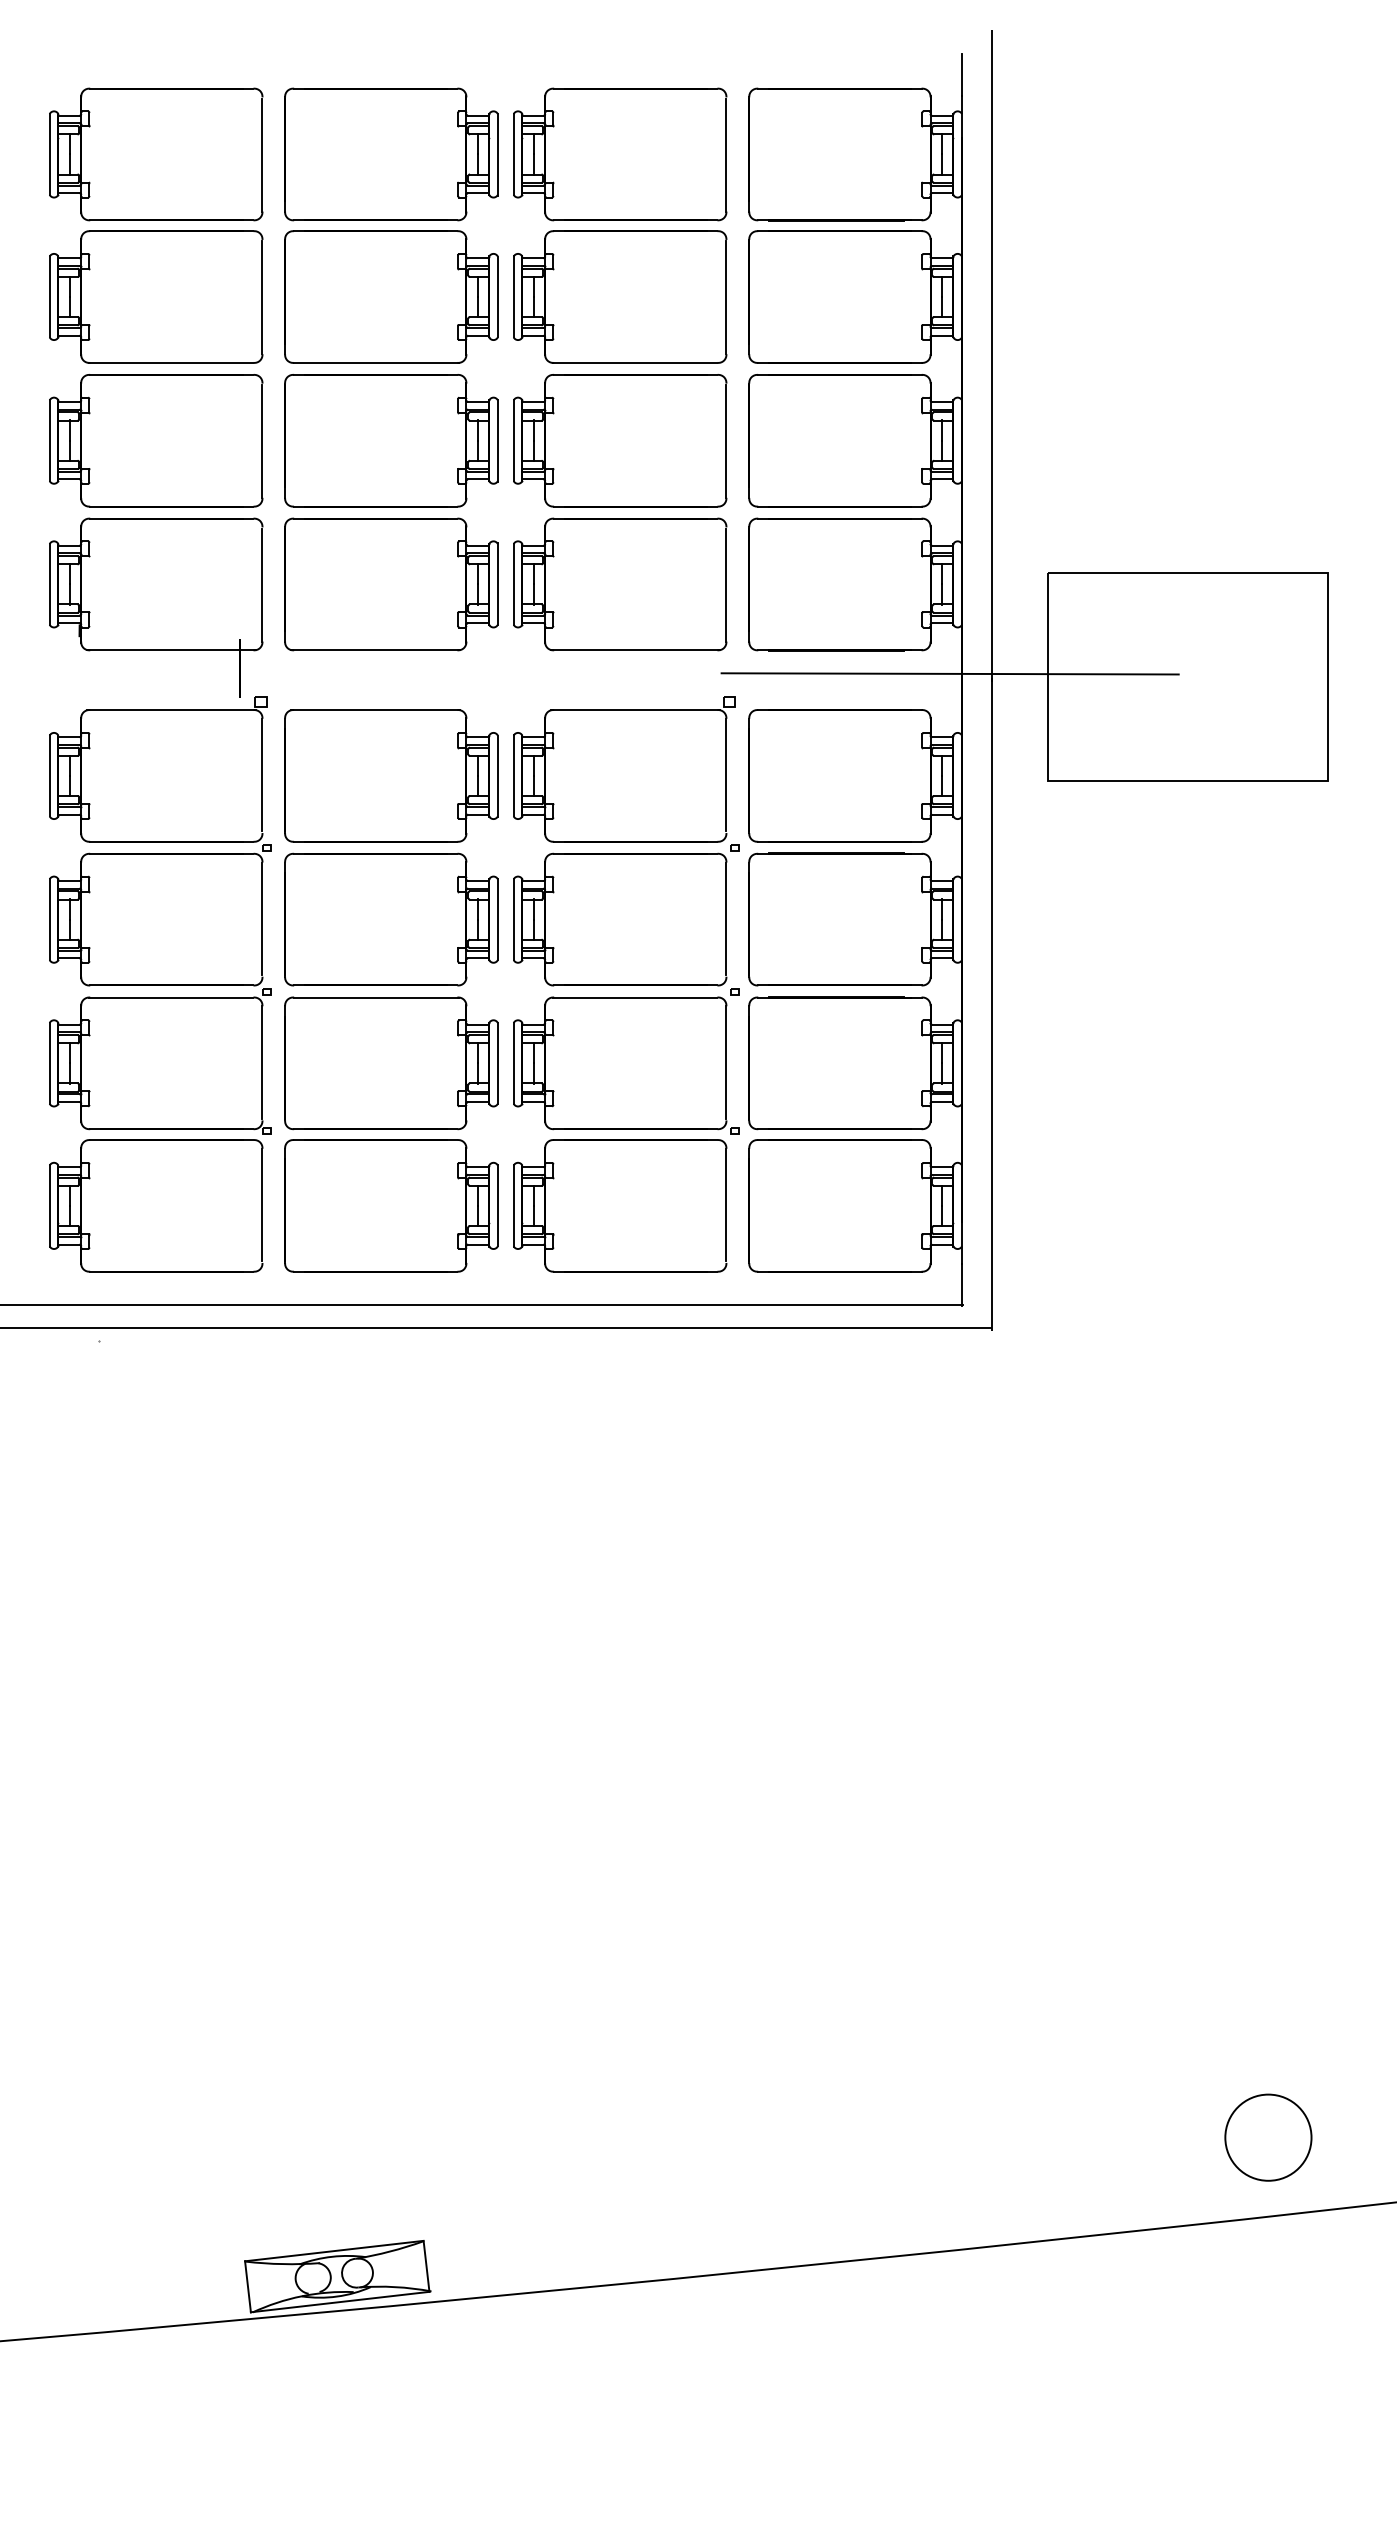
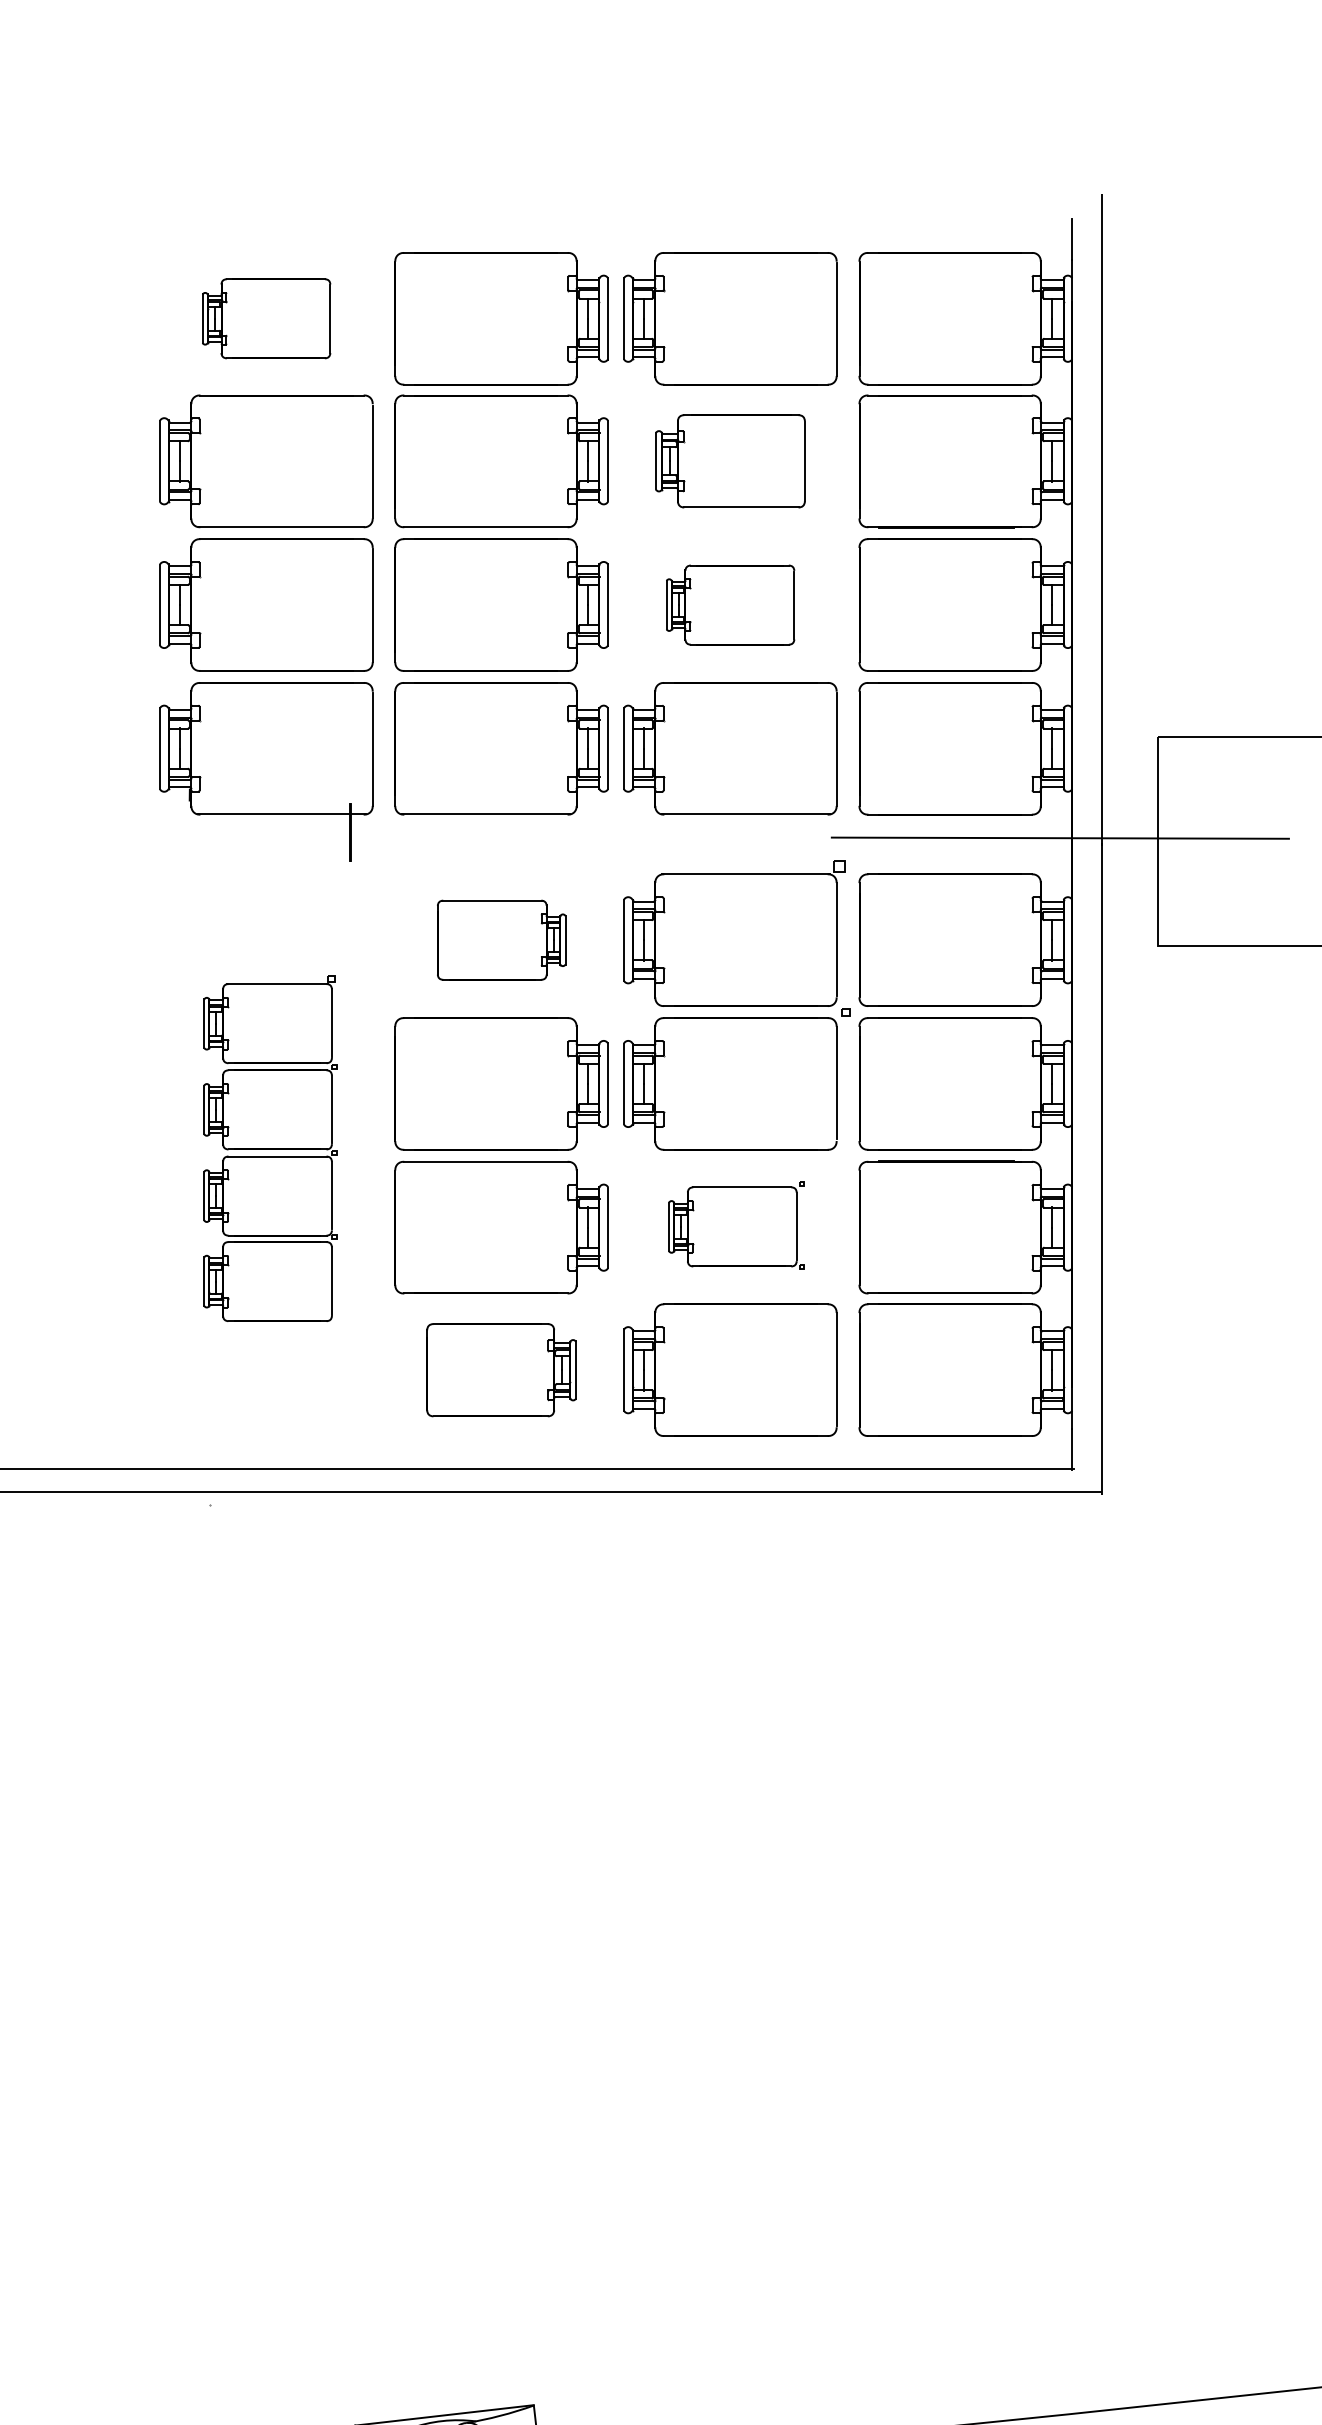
part: (156, 154) -> (266, 318), size x0.6
part: (620, 296) -> (730, 460), size x0.7
part: (620, 440) -> (730, 604), size x0.6
part: (391, 775) -> (501, 939), size x0.6
part: (160, 984) -> (270, 1148), size x0.6
part: (626, 1061) -> (736, 1225), size x0.6
part: (391, 1205) -> (501, 1369), size x0.7

